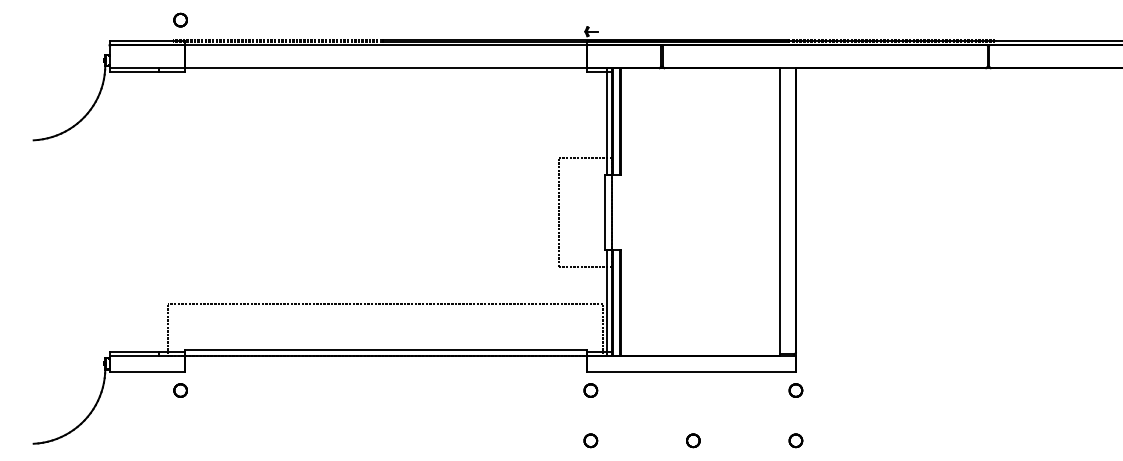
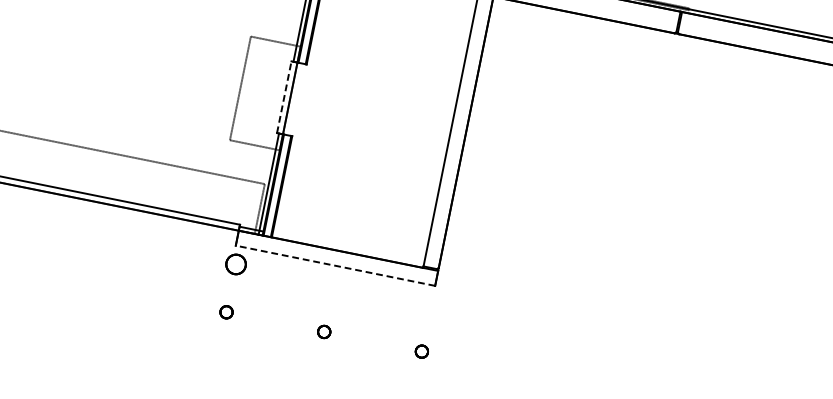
line: (605, 212) -> (284, 97), solid -> dashed
line: (691, 371) -> (335, 265), solid -> dashed
part: (590, 390) -> (235, 264), size x1.6
part: (795, 390) -> (431, 303), removed

